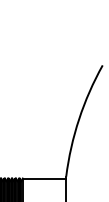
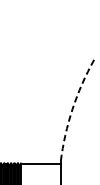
arc: (79, 119) -> (72, 109), solid -> dashed

